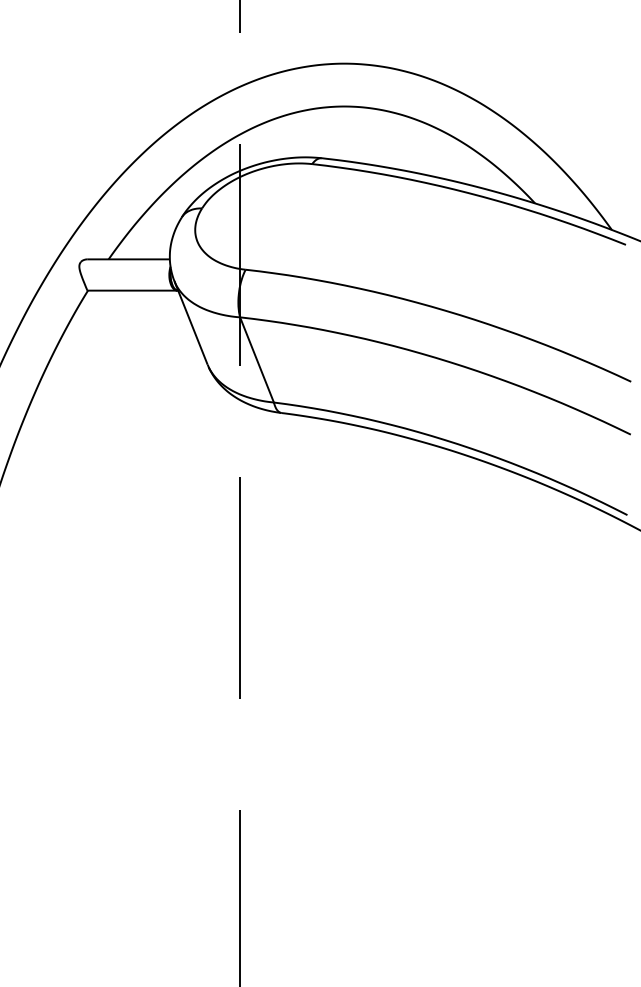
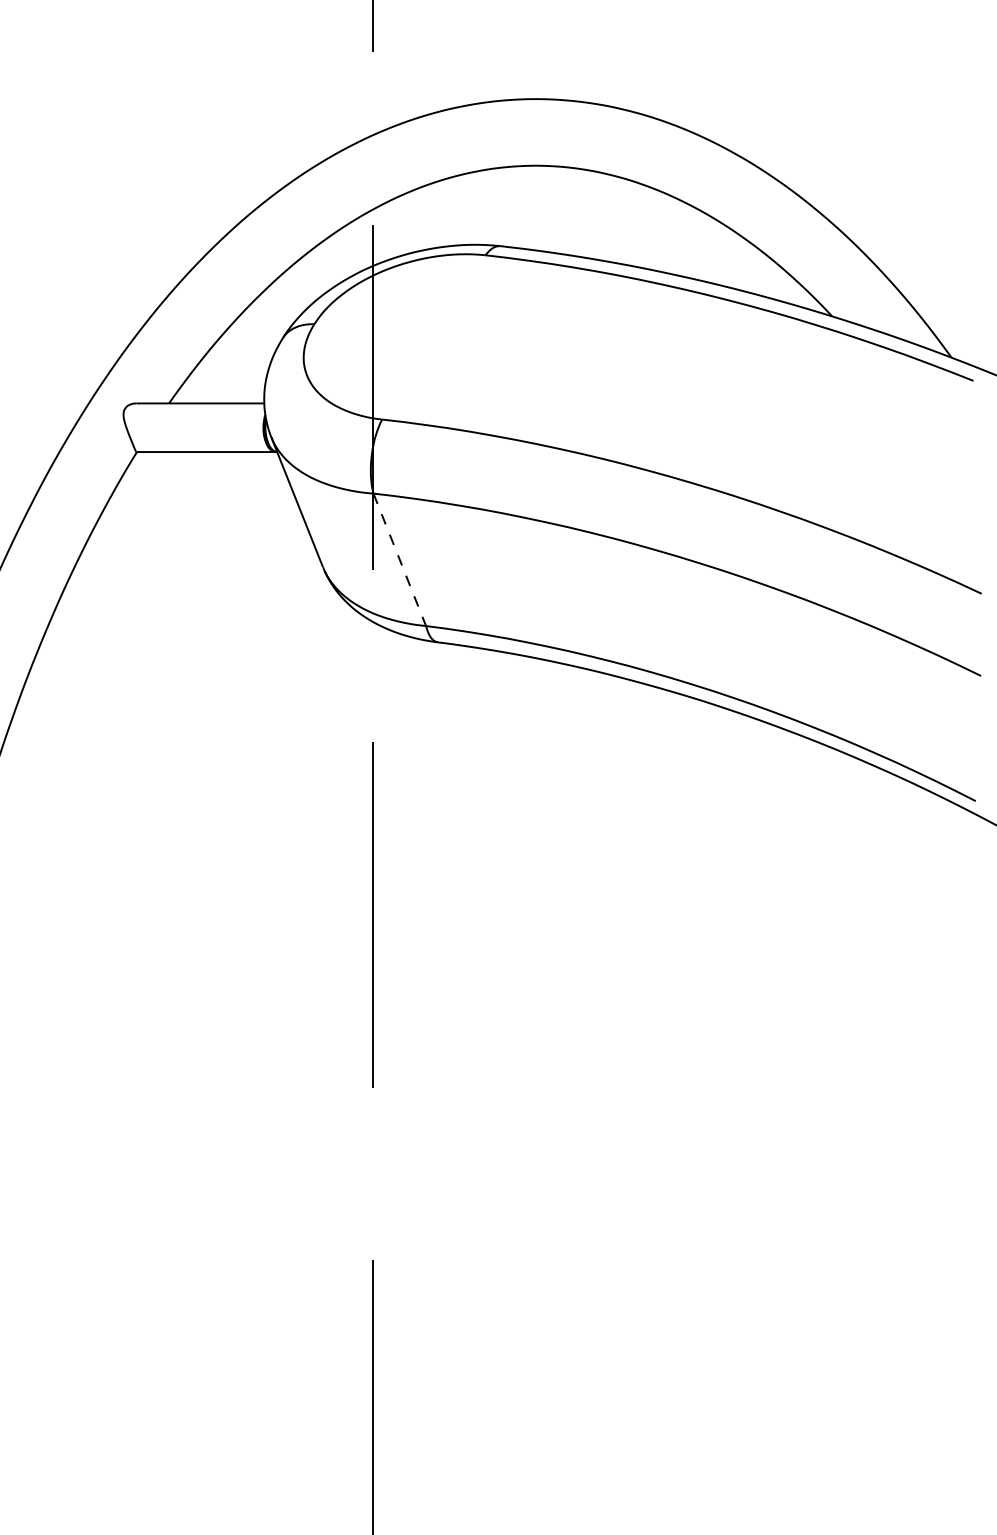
line: (257, 359) -> (400, 559), solid -> dashed

